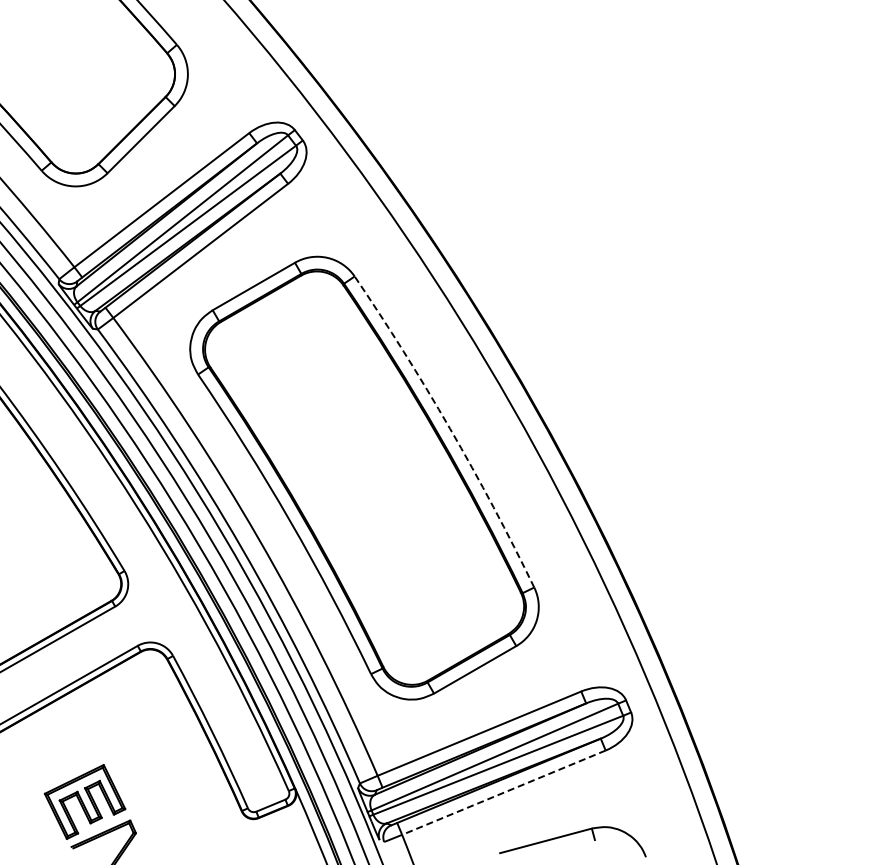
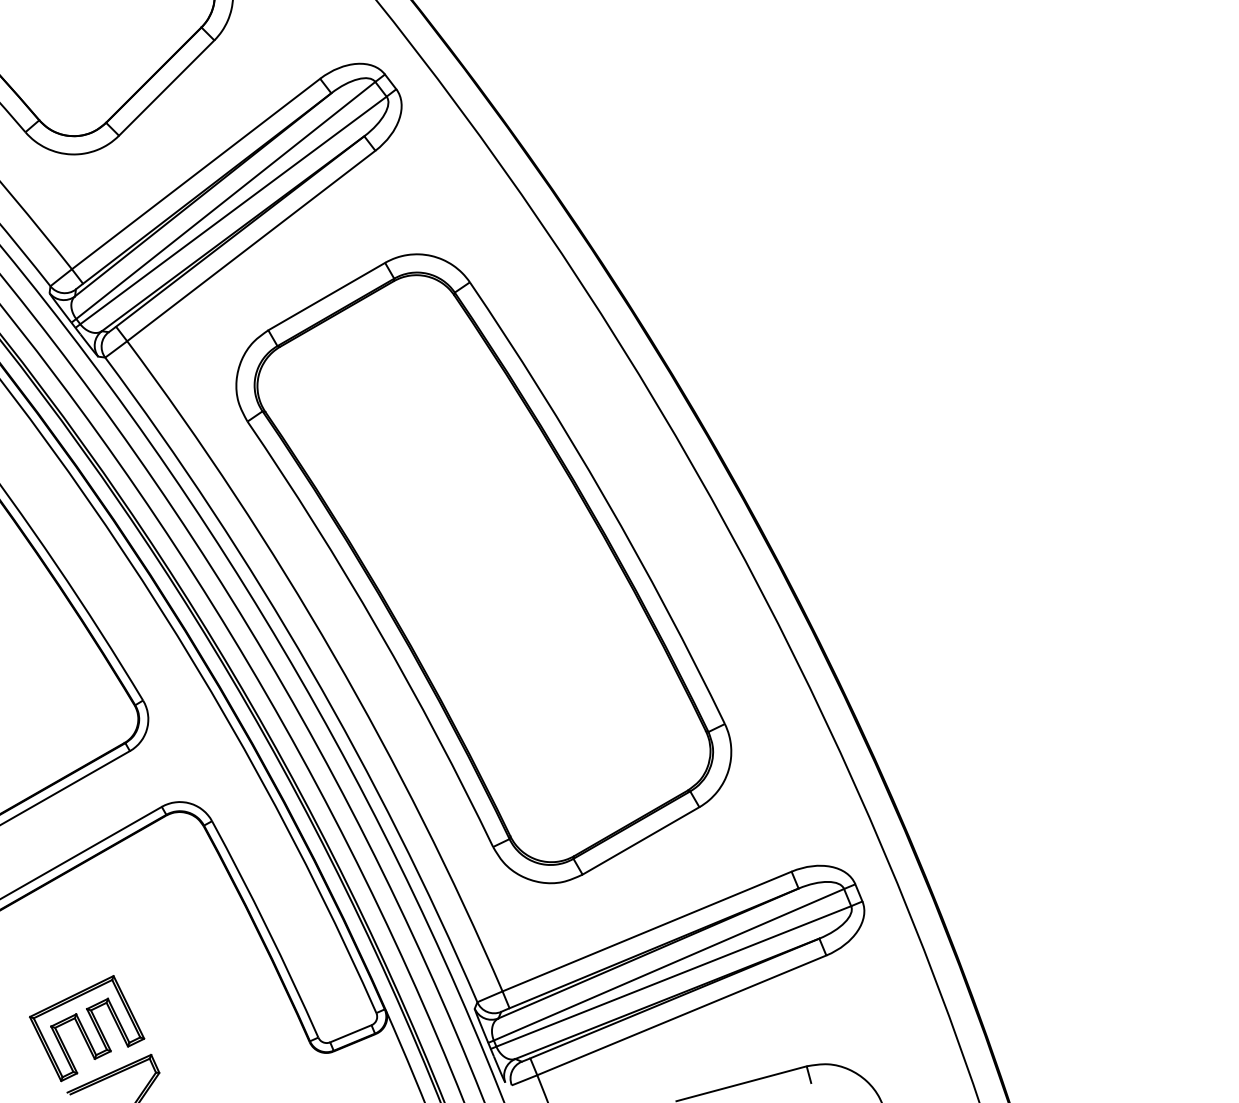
arc: (450, 428) -> (605, 498), dashed -> solid
line: (503, 792) -> (681, 1015), dashed -> solid

